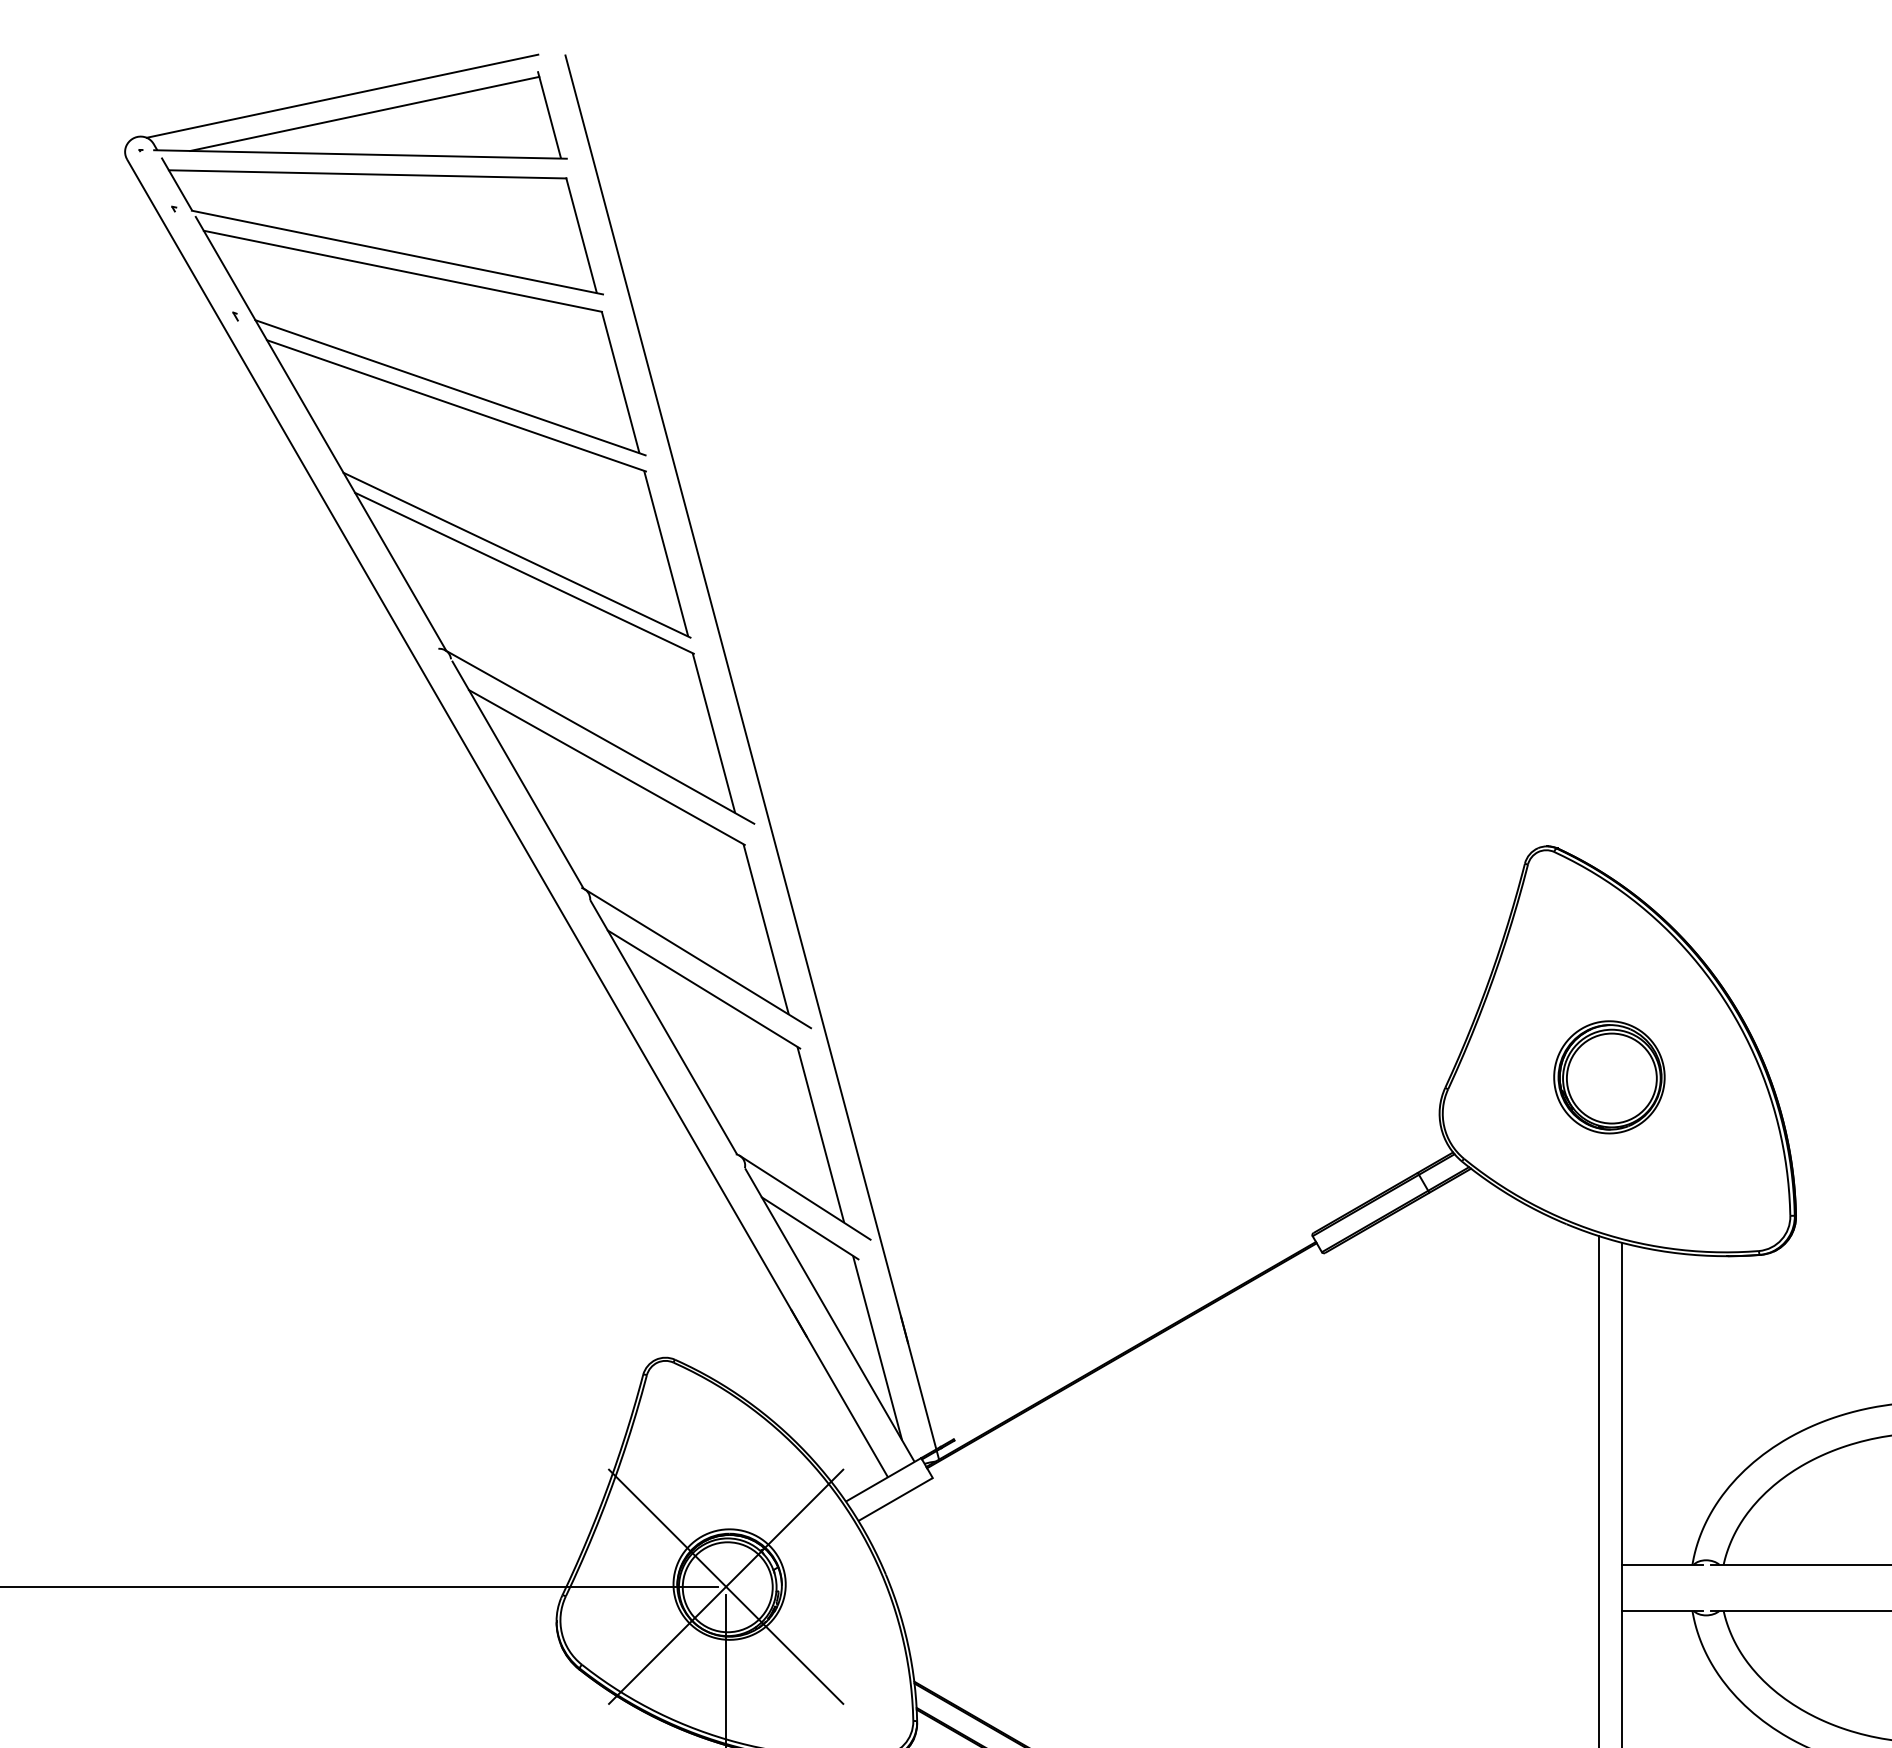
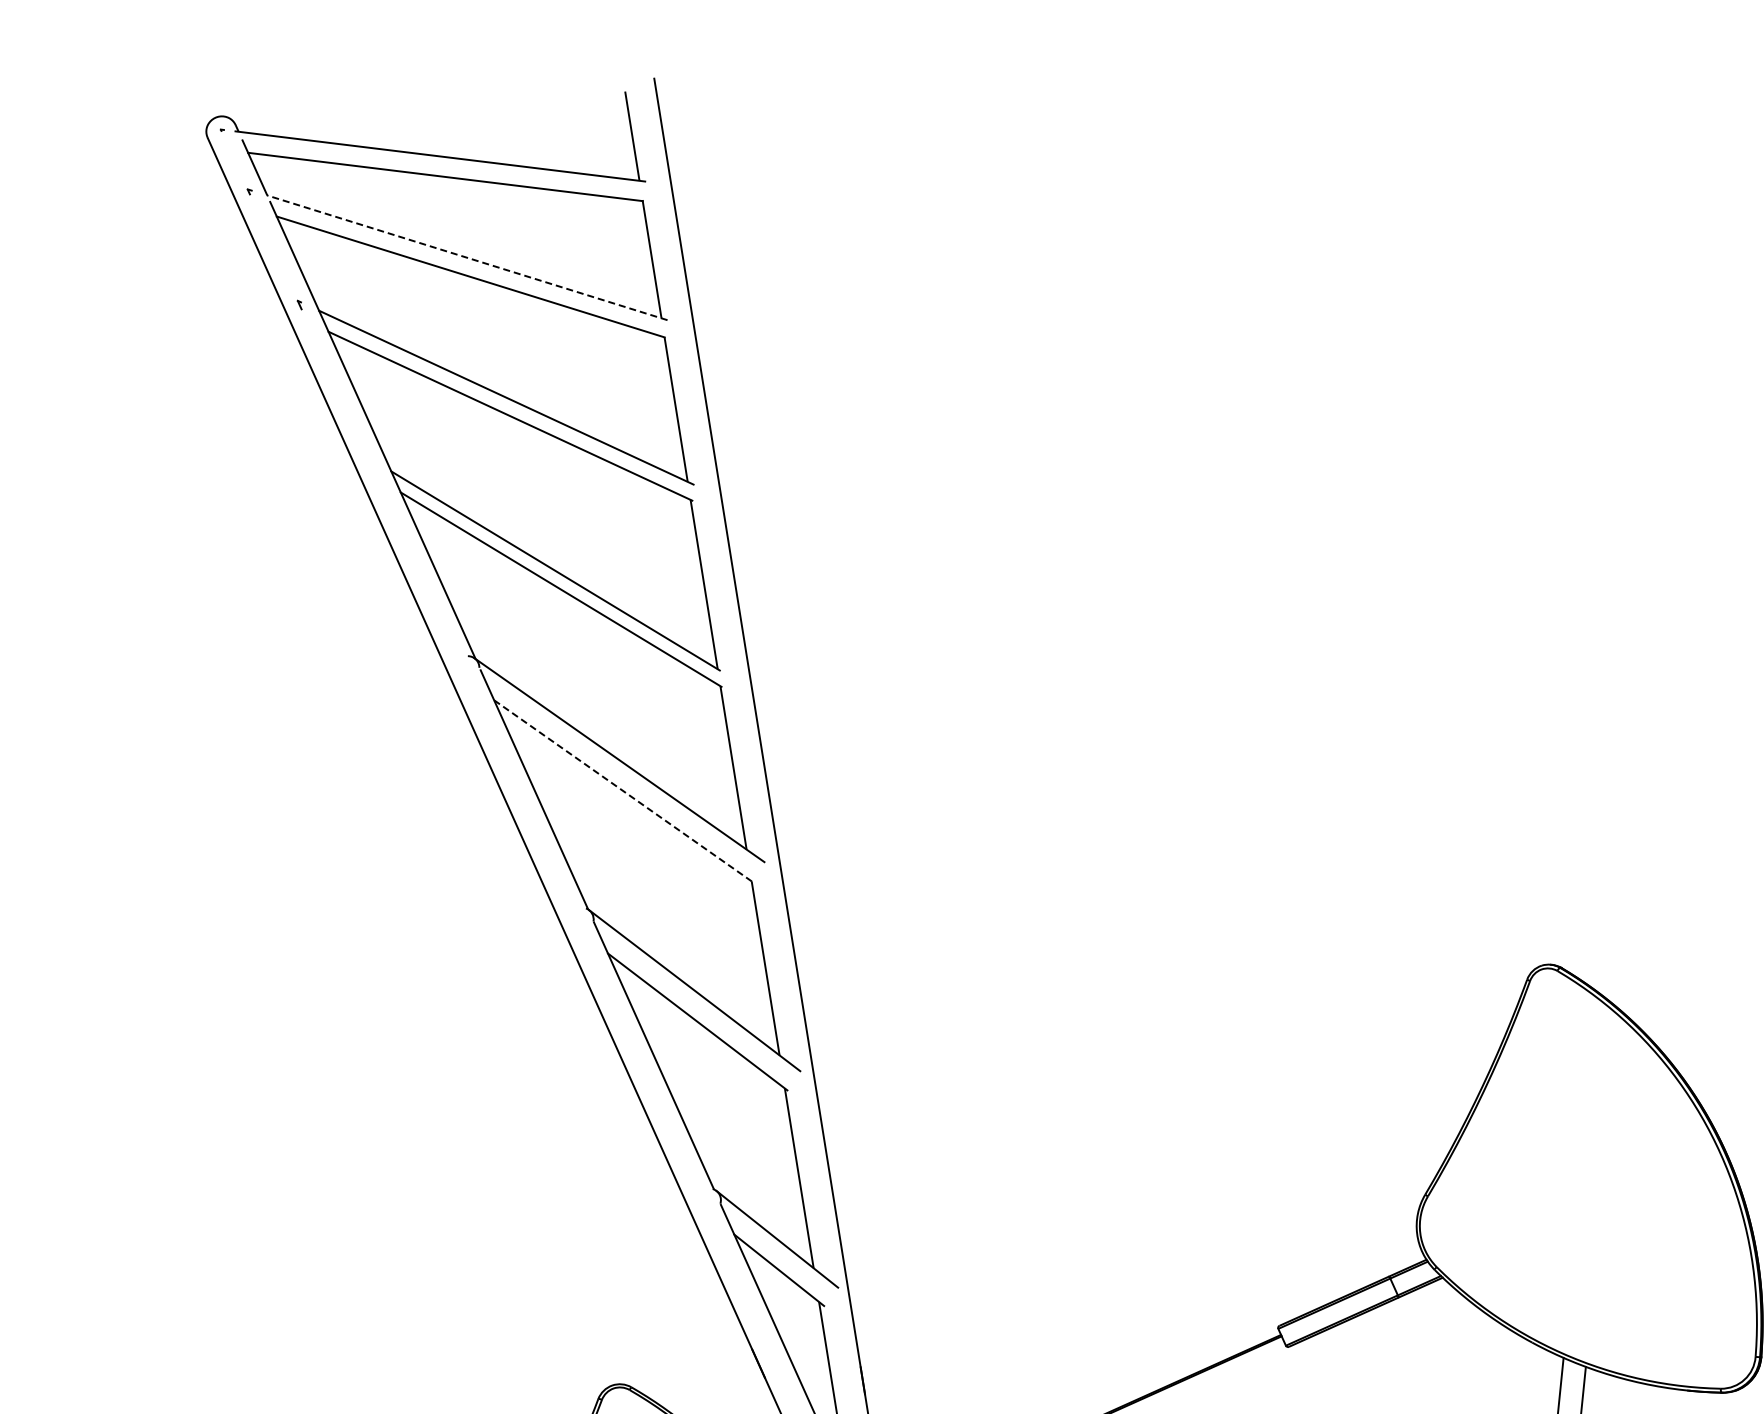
line: (342, 95) -> (428, 95), removed
line: (364, 113) -> (448, 116), removed
line: (397, 252) -> (467, 257), solid -> dashed
line: (607, 767) -> (624, 791), solid -> dashed
part: (1609, 1077) -> (1589, 1200), removed

